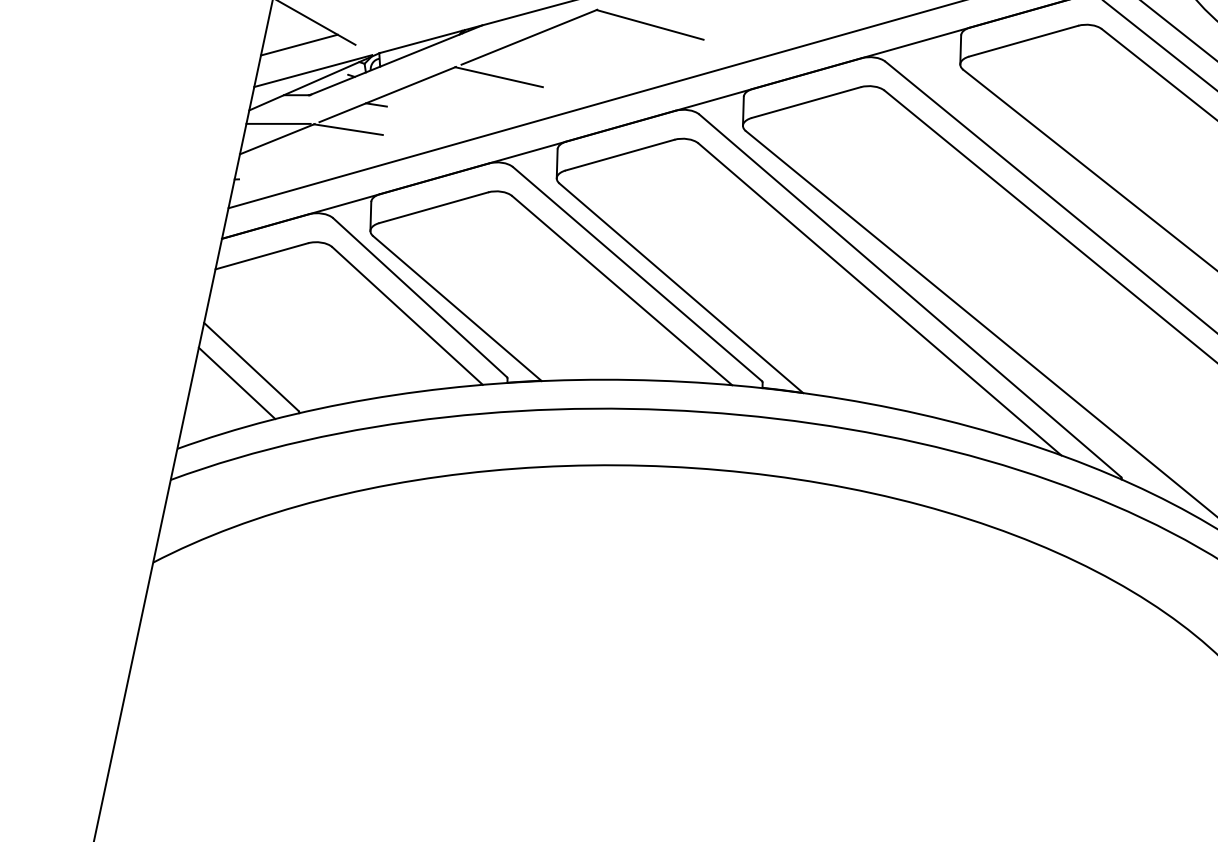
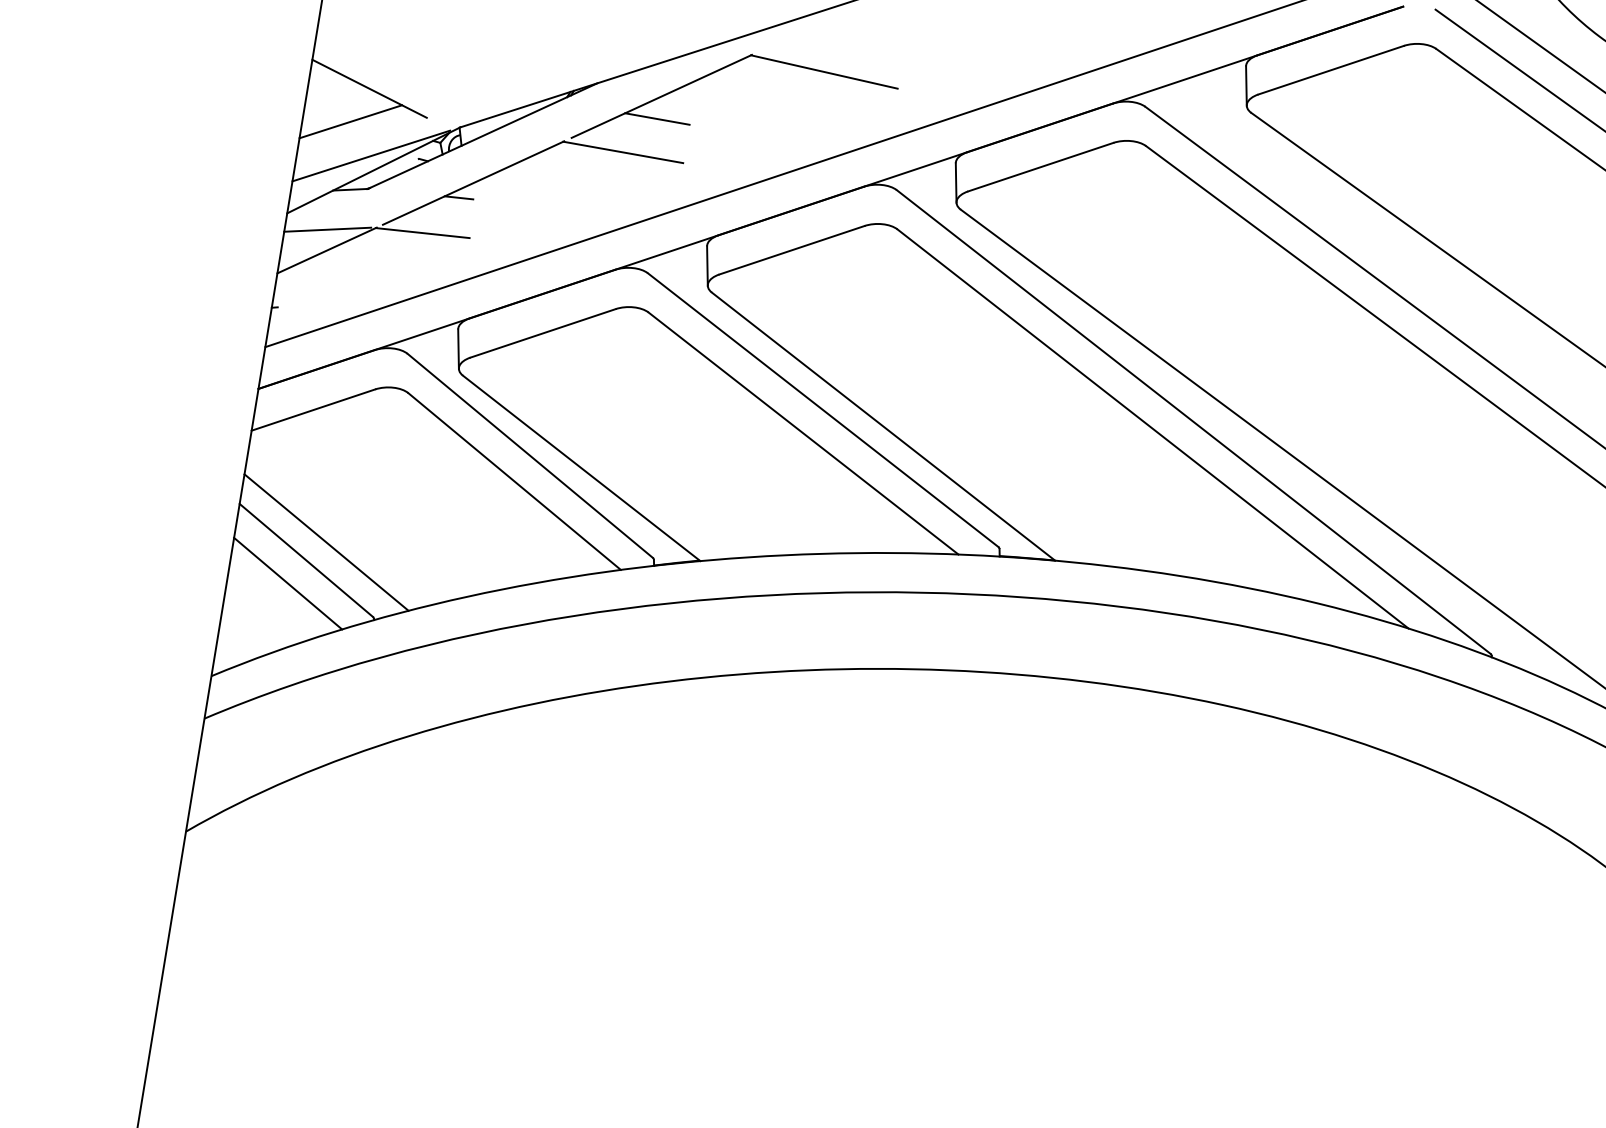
line: (524, 53) -> (656, 118), added
line: (266, 354) -> (326, 542), added

